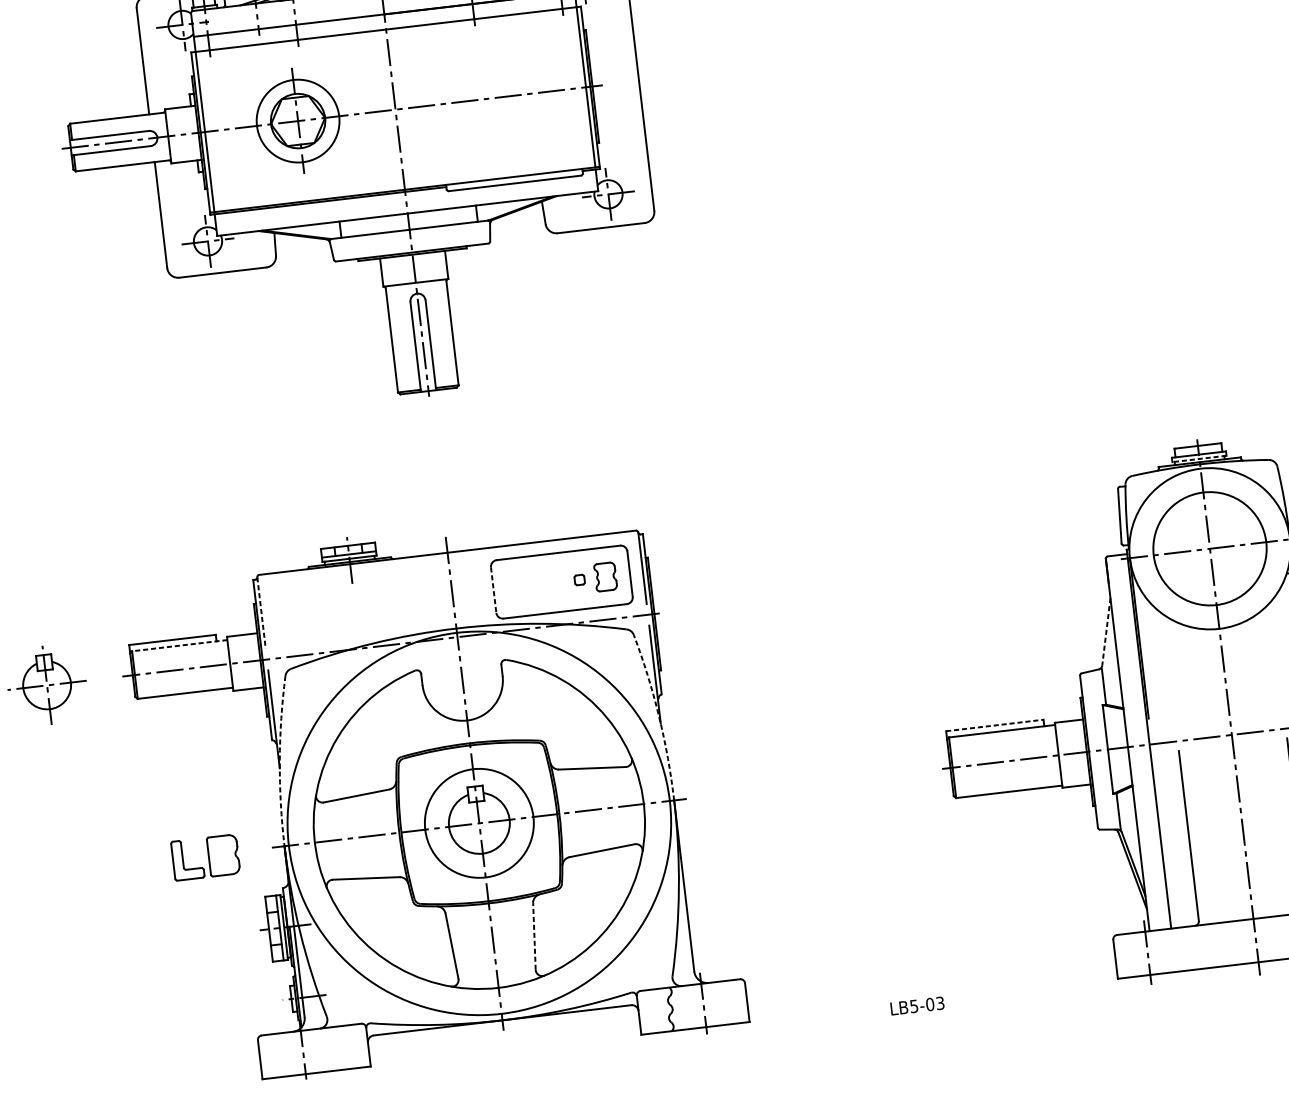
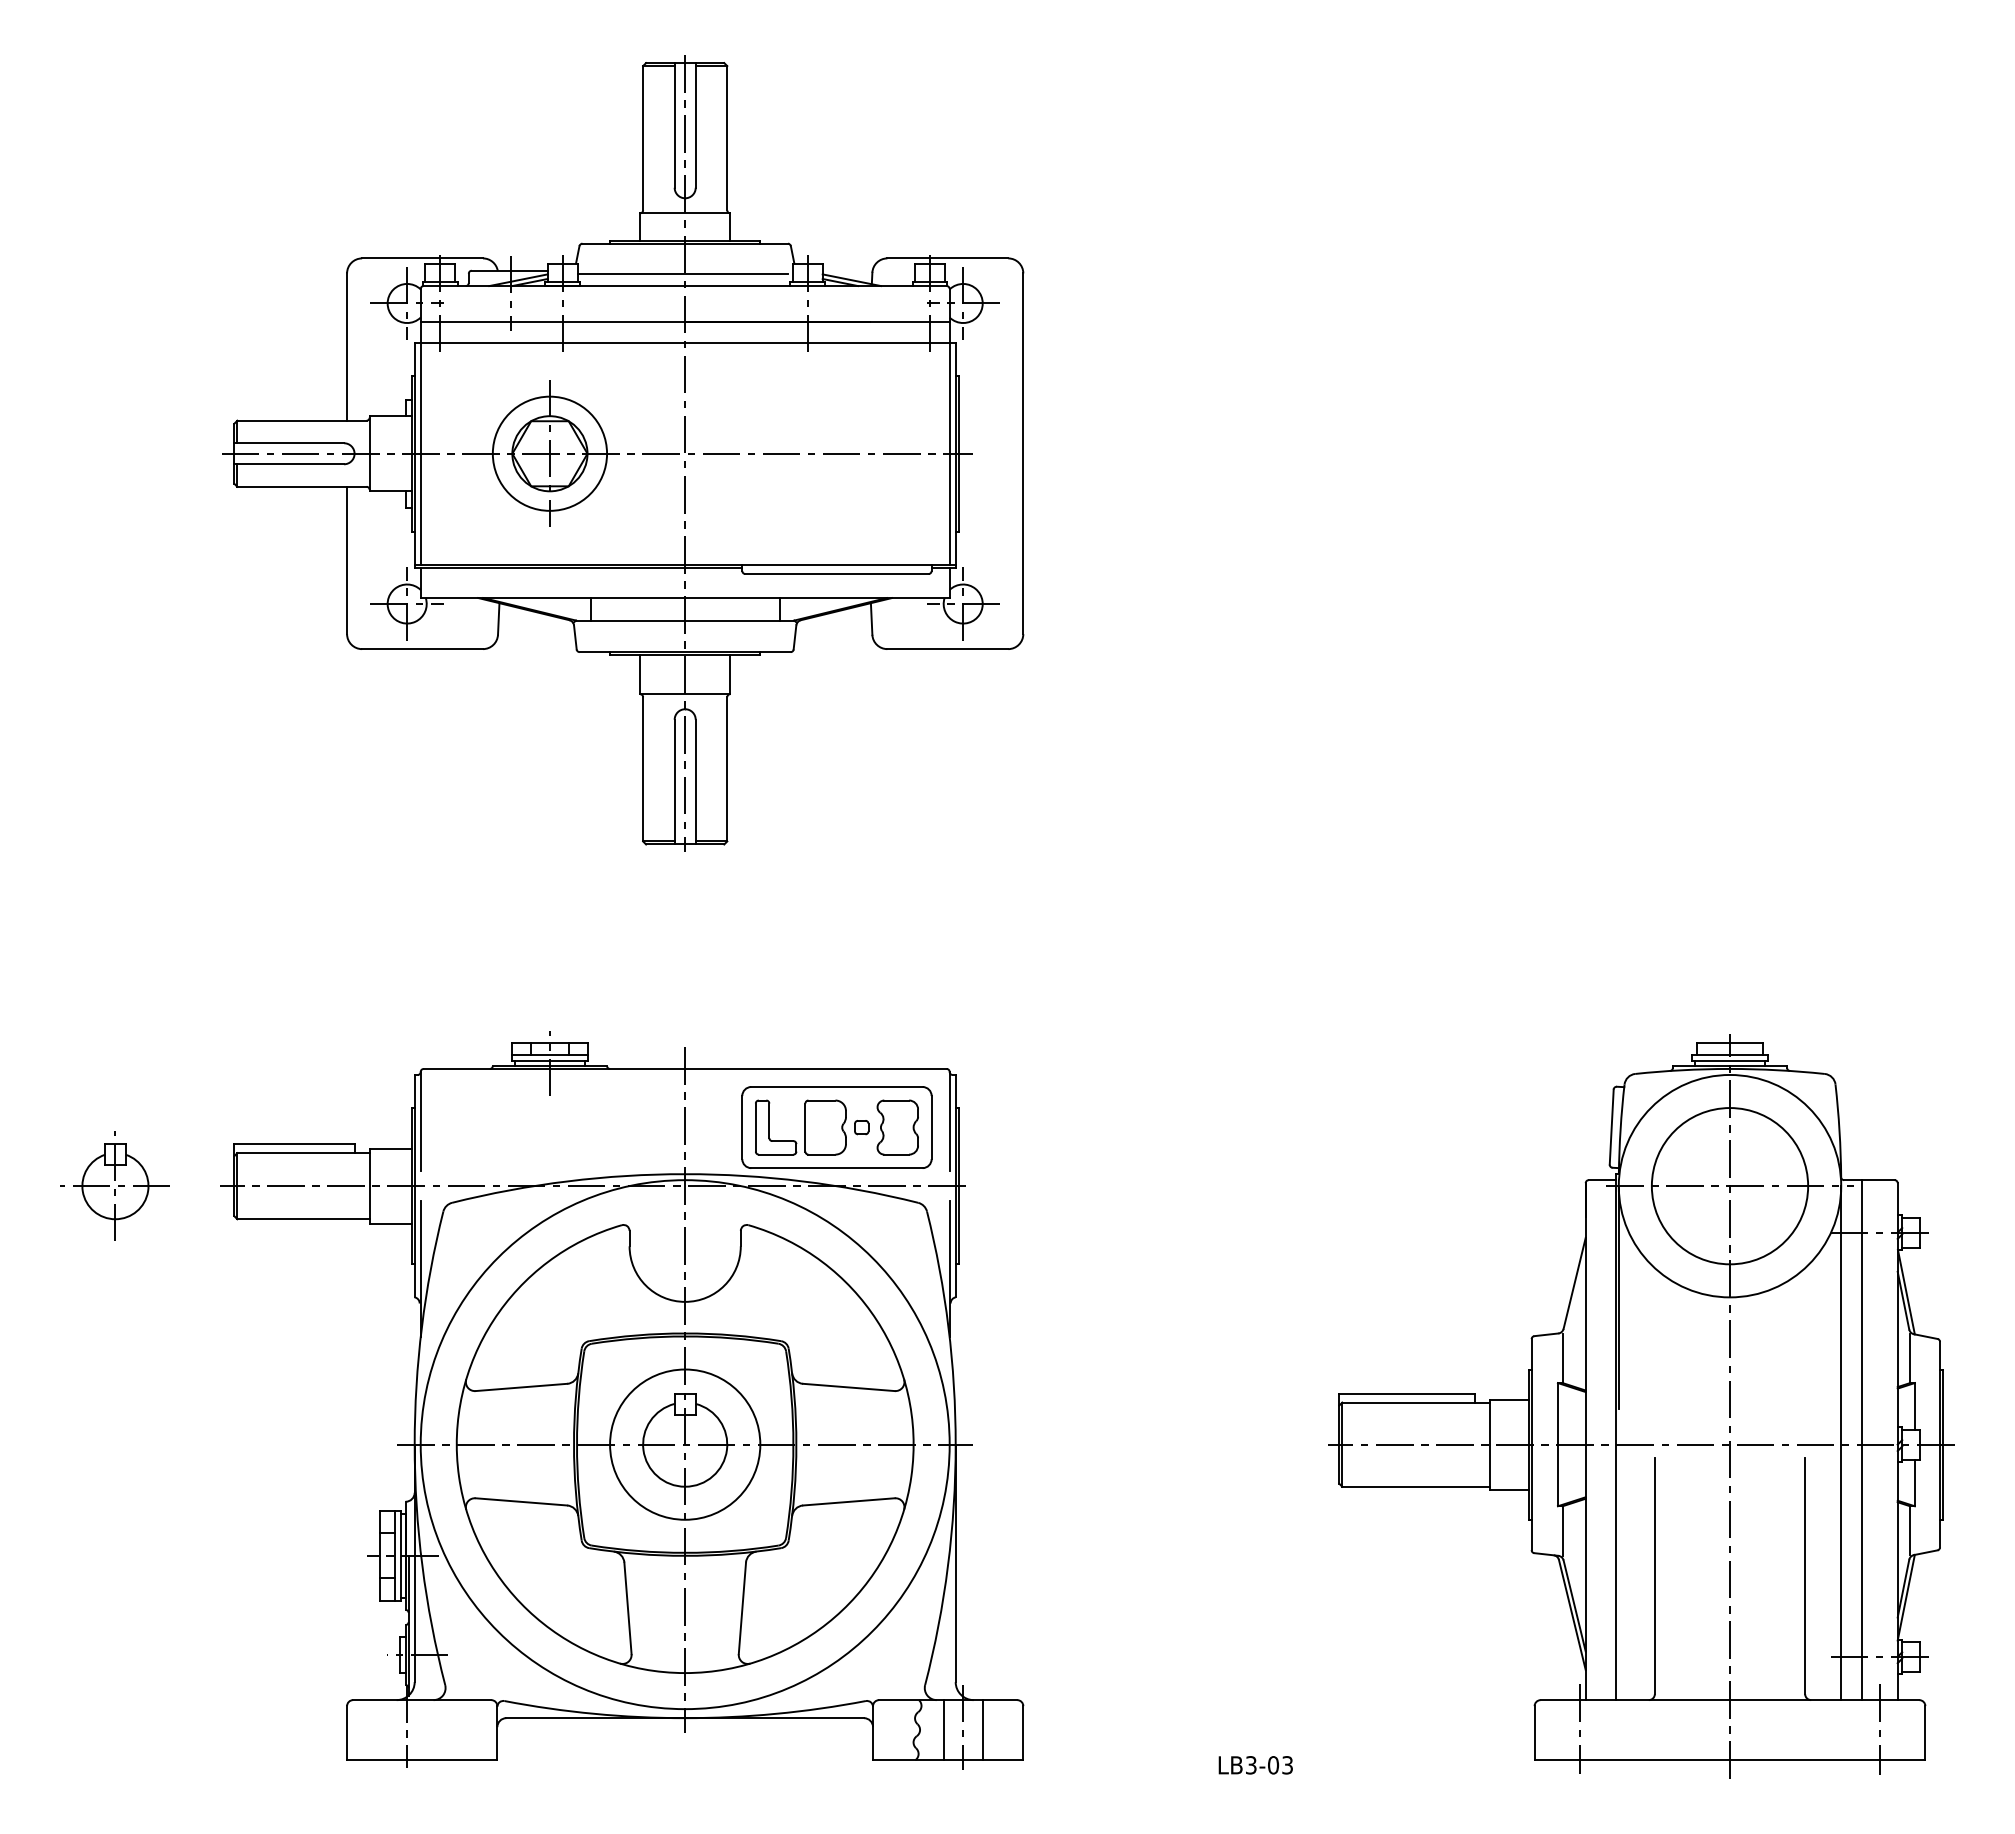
line: (1199, 458) -> (1730, 1061), dashed -> solid
part: (605, 576) -> (897, 1127), size x1.43
line: (493, 590) -> (742, 1127), dashed -> solid
line: (261, 612) -> (420, 1121), dashed -> solid
line: (1106, 632) -> (1574, 1283), dashed -> solid
line: (179, 645) -> (303, 1153), dashed -> solid
arc: (659, 716) -> (948, 1327), dashed -> solid
line: (994, 725) -> (1406, 1393), dashed -> solid
arc: (279, 761) -> (421, 1327), dashed -> solid
part: (205, 857) -> (800, 1127), moved
line: (534, 936) -> (742, 1608), dashed -> solid
line: (717, 1004) -> (982, 1730), added
text: (914, 1005) -> (1251, 1764), LB5-03 -> LB3-03
line: (689, 1007) -> (943, 1730), added

